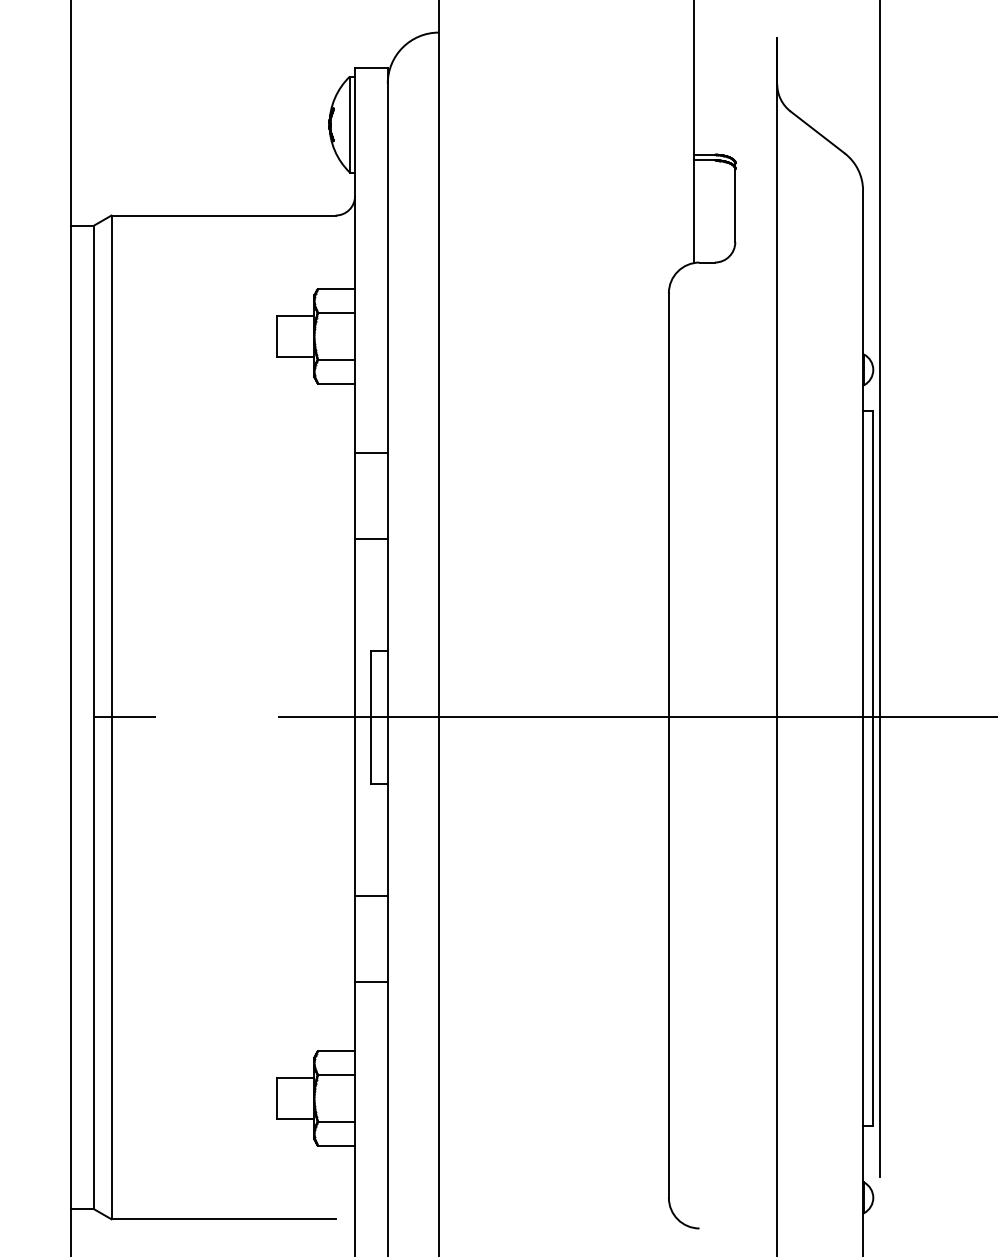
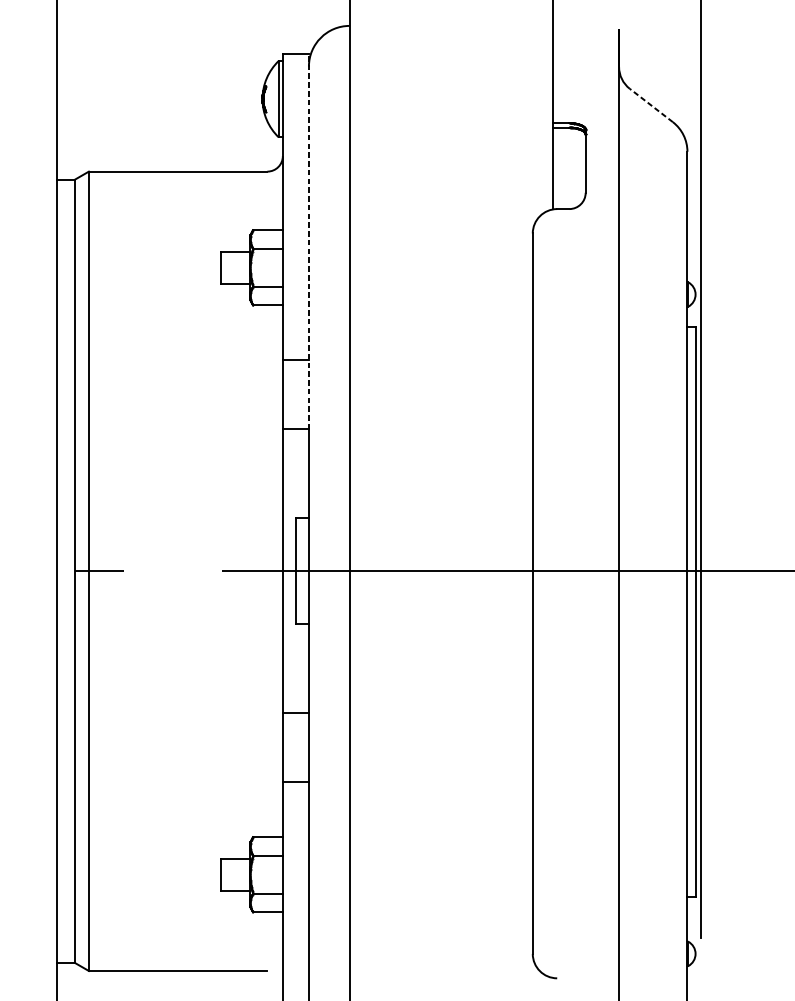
line: (817, 132) -> (651, 105), solid -> dashed
line: (387, 303) -> (308, 241), solid -> dashed

